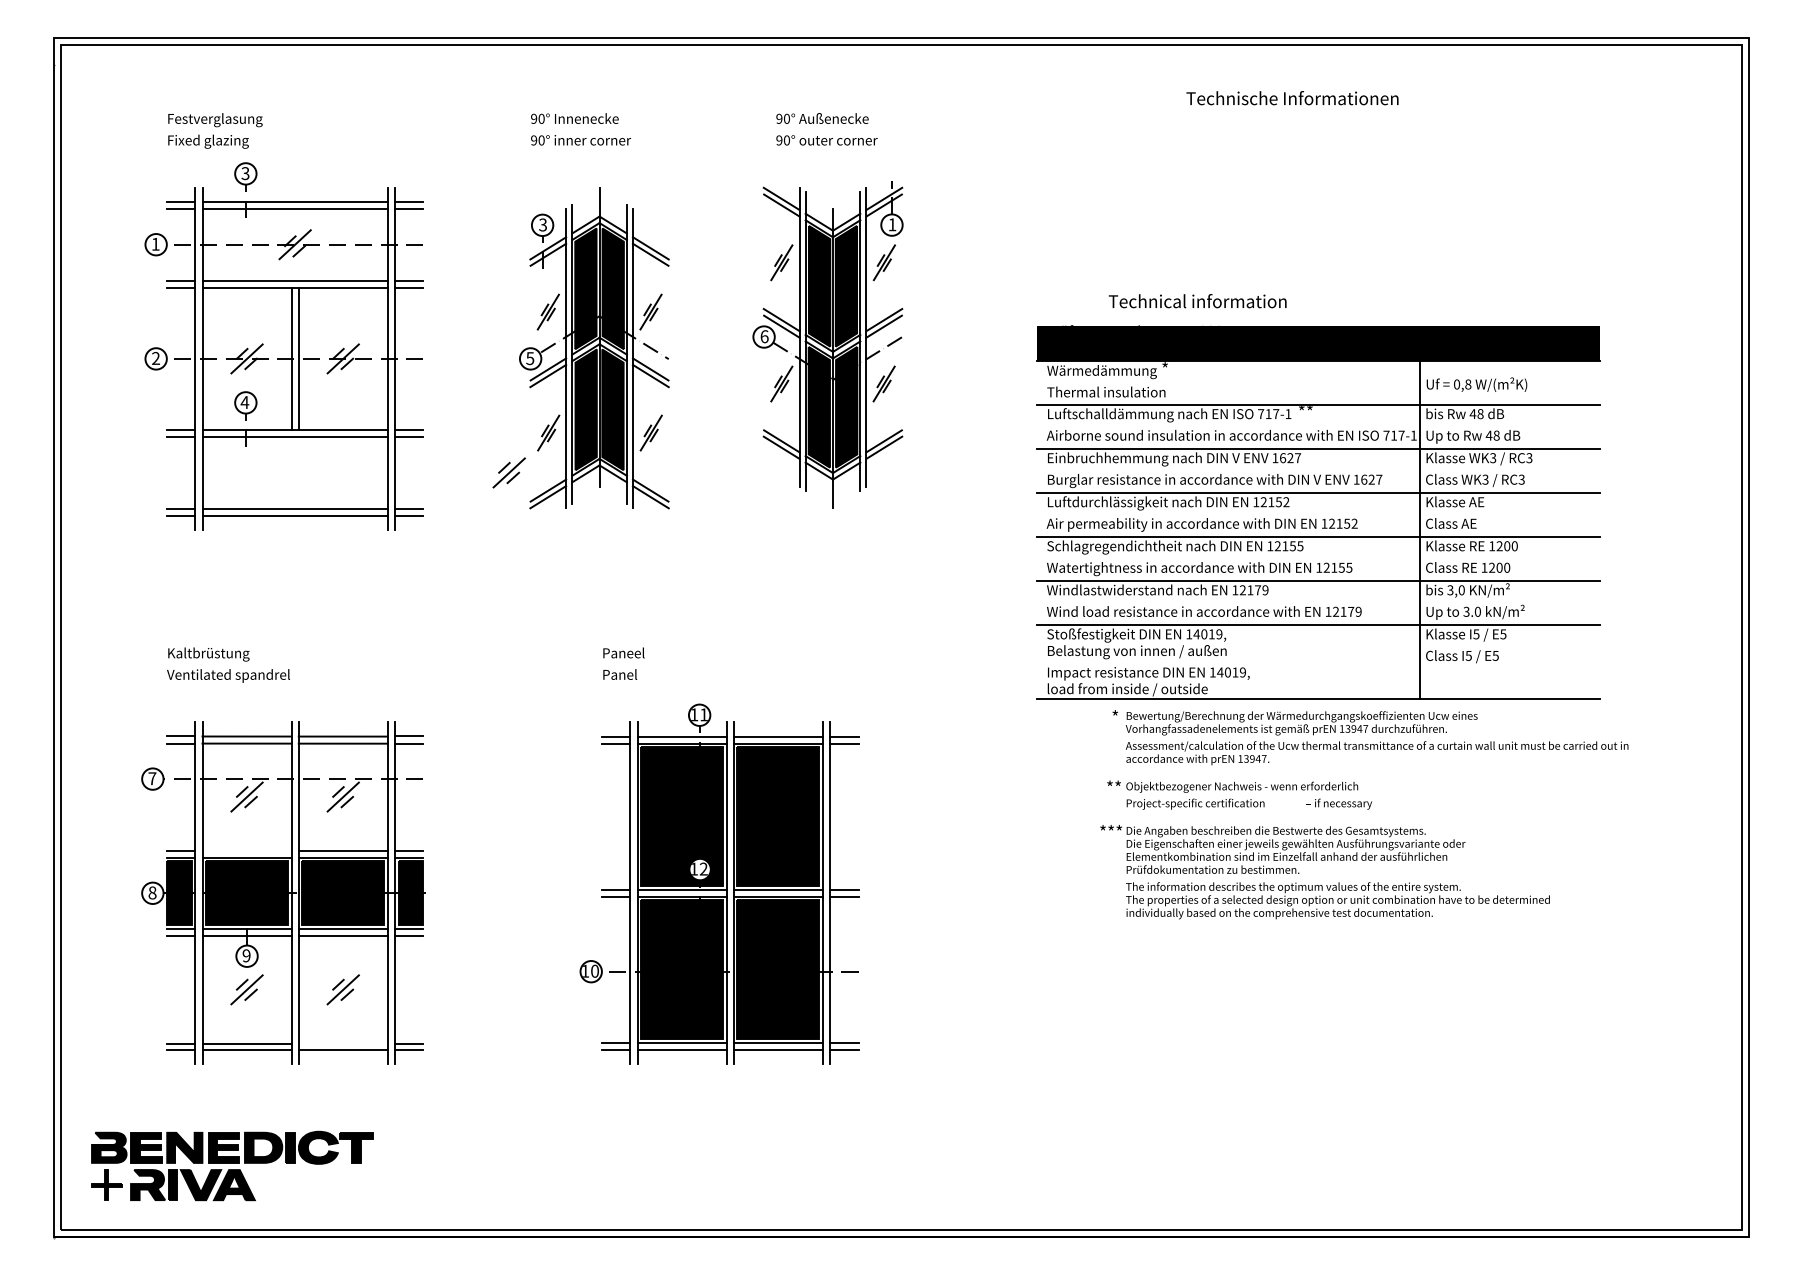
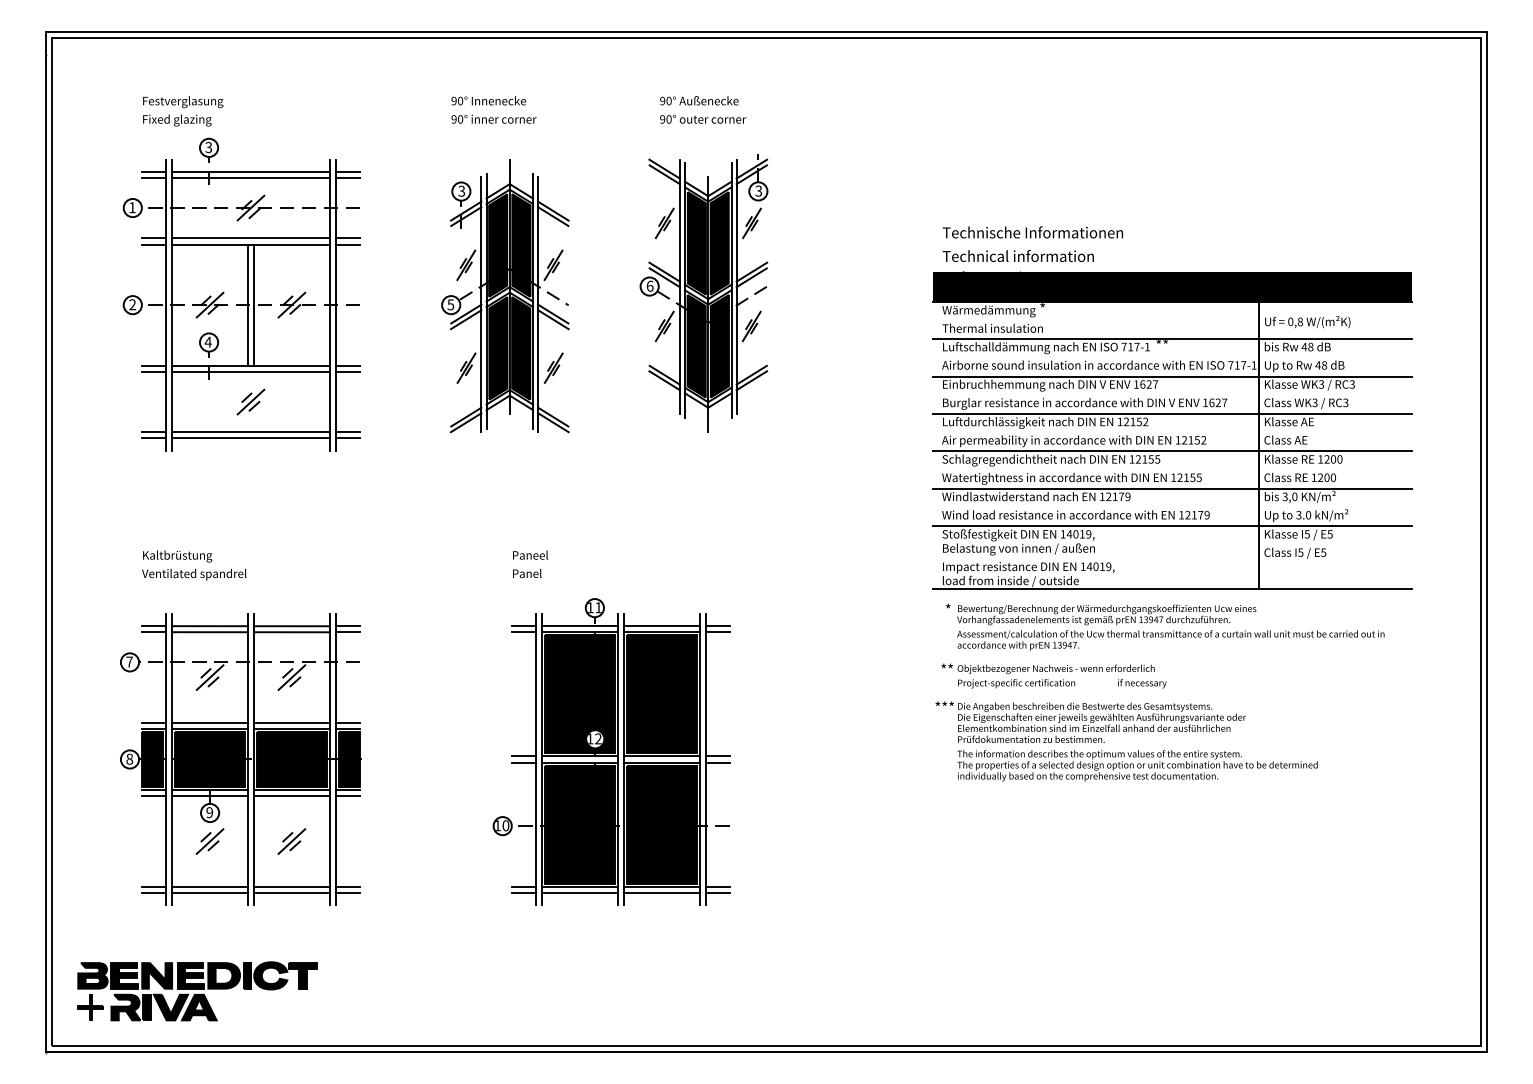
text: (1291, 98) -> (1032, 232), moved
text: (892, 224) -> (758, 190), 1 -> 3
part: (508, 472) -> (250, 401), moved
part: (1316, 519) -> (1171, 436), moved
line: (246, 850) -> (209, 723), added
line: (342, 1043) -> (291, 887), added

